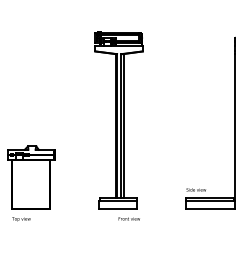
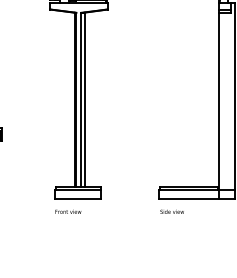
text: (196, 189) -> (172, 211), moved
text: (128, 218) -> (67, 211), moved

